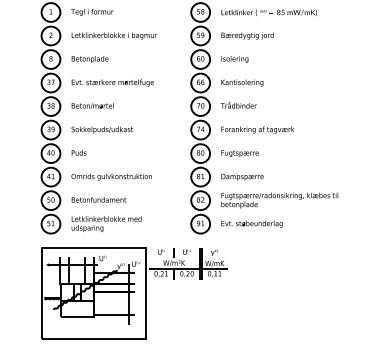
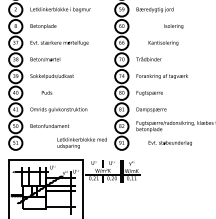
text: (234, 59) -> (173, 26), moved
text: (242, 82) -> (163, 42), moved
text: (78, 152) -> (46, 92), moved
text: (251, 223) -> (169, 142), moved
text: (106, 224) -> (82, 143), moved

